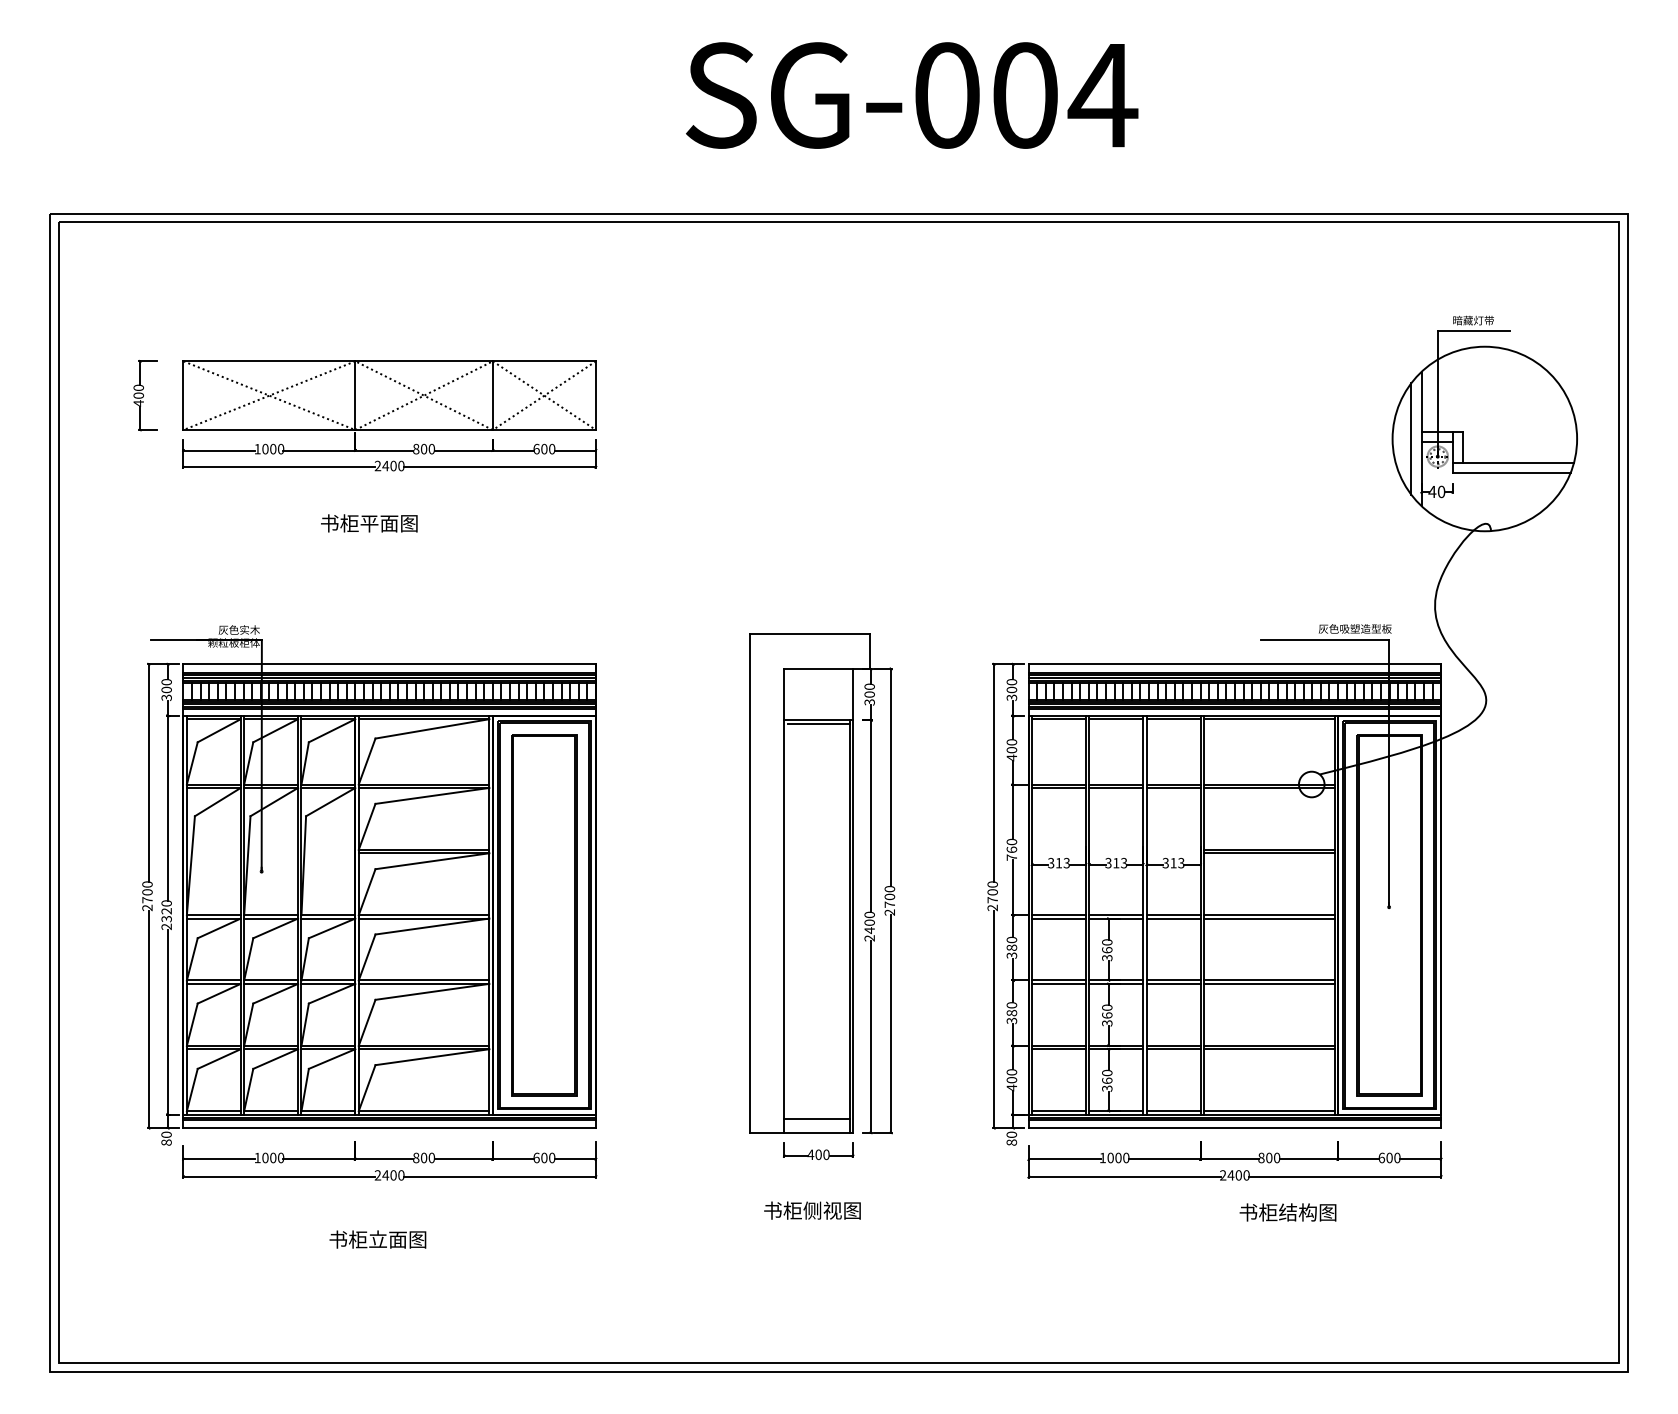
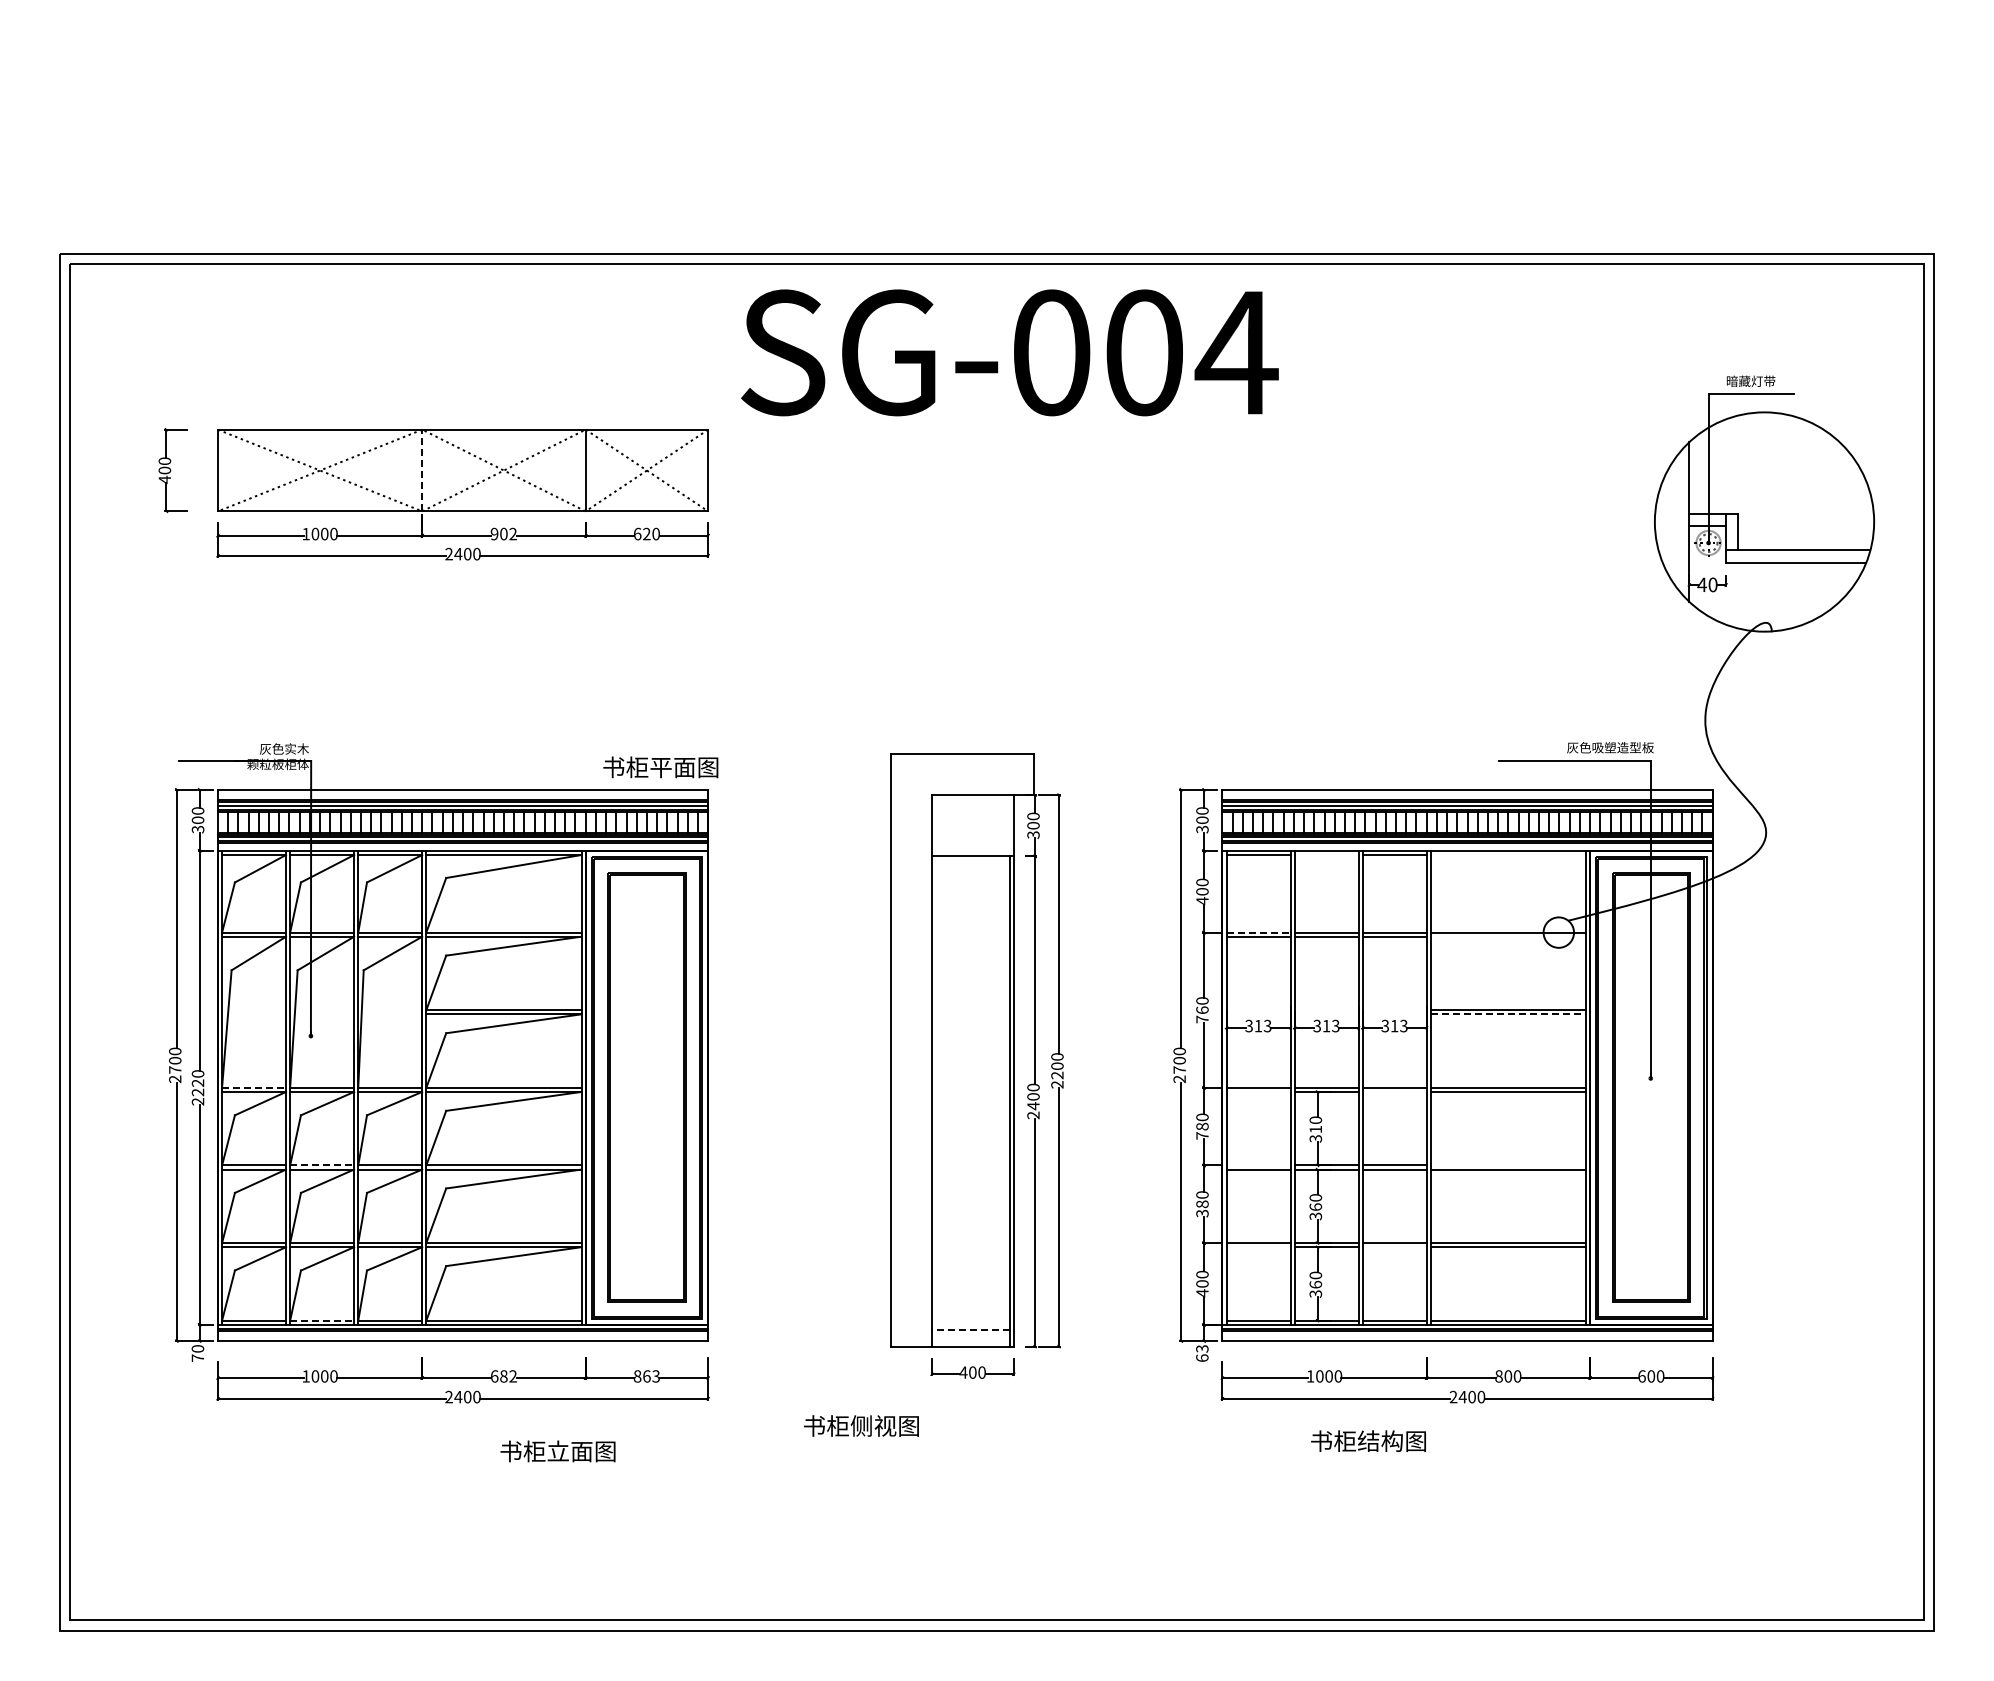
text: (911, 95) -> (1009, 352), moved
line: (355, 395) -> (422, 470), solid -> dashed
line: (1411, 438) -> (1677, 521), removed
text: (423, 449) -> (503, 534), 800 -> 902
text: (544, 449) -> (646, 534), 600 -> 620
text: (369, 523) -> (660, 767), moved
line: (1116, 719) -> (1326, 855), removed
line: (1268, 719) -> (1507, 855), removed
line: (818, 723) -> (972, 860), removed
line: (1059, 784) -> (1258, 932), solid -> dashed
line: (1268, 787) -> (1507, 936), removed
line: (1269, 853) -> (1508, 1014), solid -> dashed
text: (889, 904) -> (1057, 1075), 2700 -> 2200
line: (214, 914) -> (254, 1087), solid -> dashed
line: (1059, 918) -> (1258, 1091), removed
line: (1173, 918) -> (1394, 1091), removed
text: (167, 919) -> (198, 1092), 2320 -> 2220
text: (1107, 950) -> (1315, 1129), 360 -> 310
text: (1011, 955) -> (1202, 1135), 380 -> 780
line: (271, 980) -> (322, 1165), solid -> dashed
line: (1059, 980) -> (1258, 1165), removed
line: (1268, 980) -> (1507, 1165), removed
line: (1059, 1049) -> (1258, 1247), removed
line: (1173, 1049) -> (1394, 1247), removed
line: (271, 1110) -> (322, 1320), solid -> dashed
line: (816, 1119) -> (970, 1330), solid -> dashed
text: (1011, 1138) -> (1202, 1353), 80 -> 63
text: (166, 1142) -> (197, 1357), 80 -> 70
text: (423, 1158) -> (503, 1376), 800 -> 682
text: (544, 1158) -> (646, 1376), 600 -> 863
text: (812, 1210) -> (861, 1425), moved
text: (1287, 1211) -> (1368, 1440), moved
text: (377, 1239) -> (557, 1451), moved

